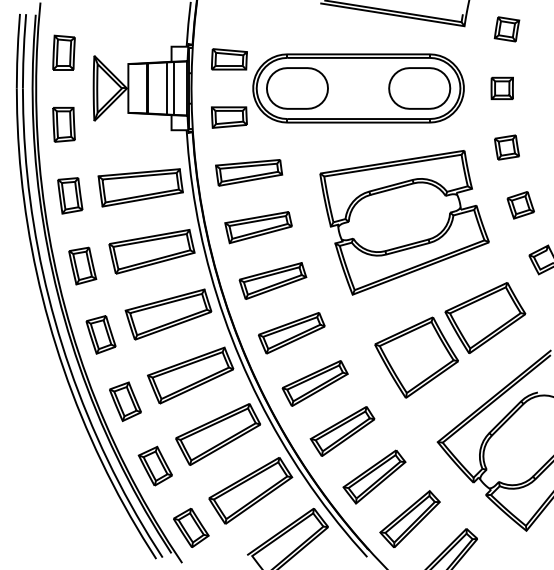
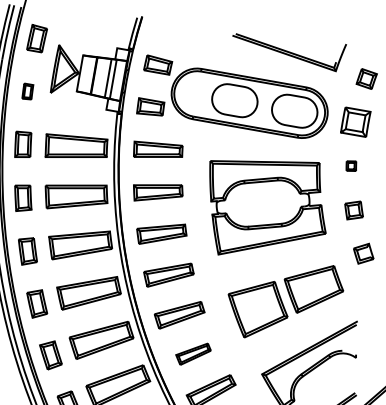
part: (501, 87) -> (355, 121), size x1.6
part: (297, 88) -> (234, 100), moved
part: (63, 124) -> (27, 91), size x0.6
part: (506, 147) -> (351, 166), size x0.6
part: (342, 431) -> (193, 354), size x0.7

